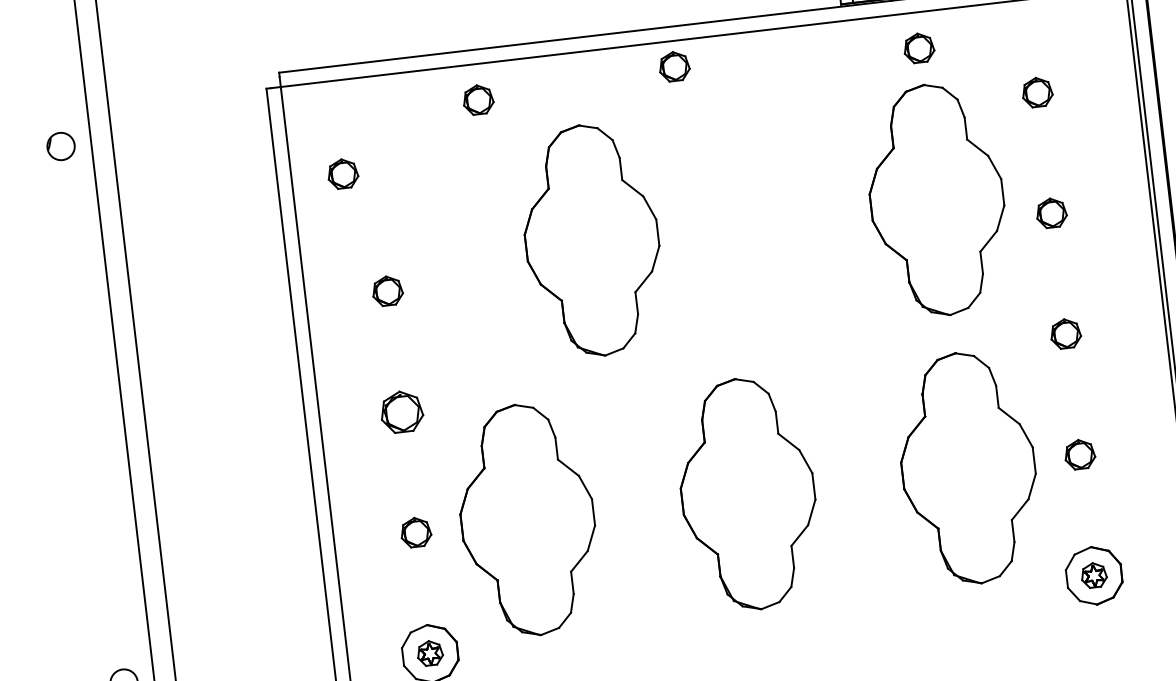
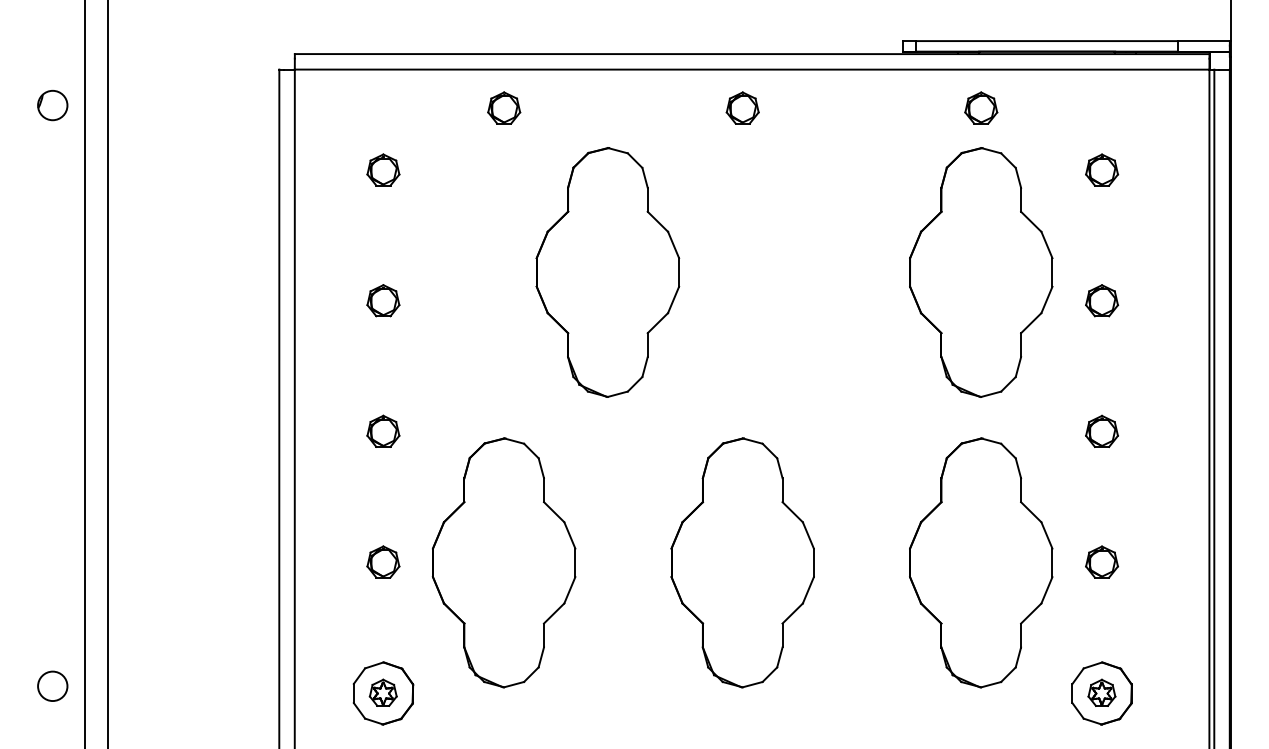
part: (674, 66) -> (742, 107), moved
part: (343, 173) -> (383, 169), moved
part: (401, 410) -> (383, 430), size x0.71

